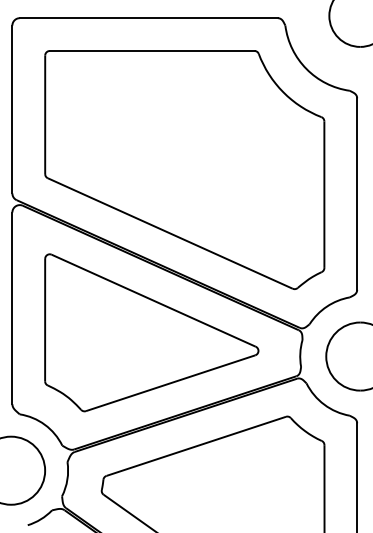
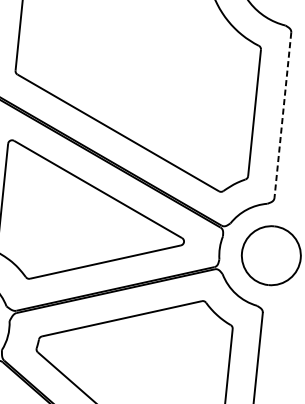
line: (357, 194) -> (283, 115), solid -> dashed

